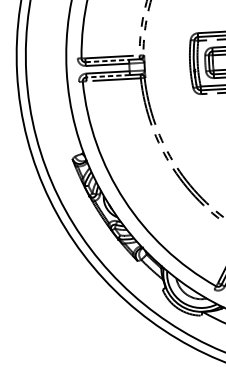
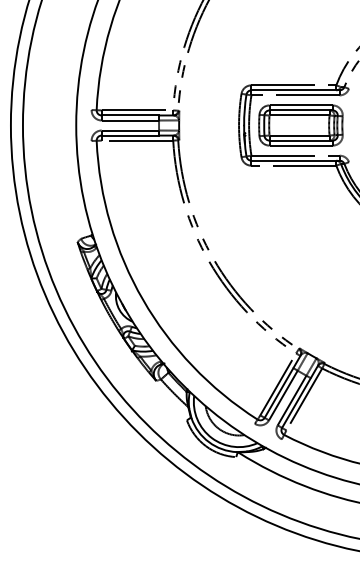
line: (107, 61) -> (130, 115), dashed -> solid
line: (108, 76) -> (130, 135), dashed -> solid

